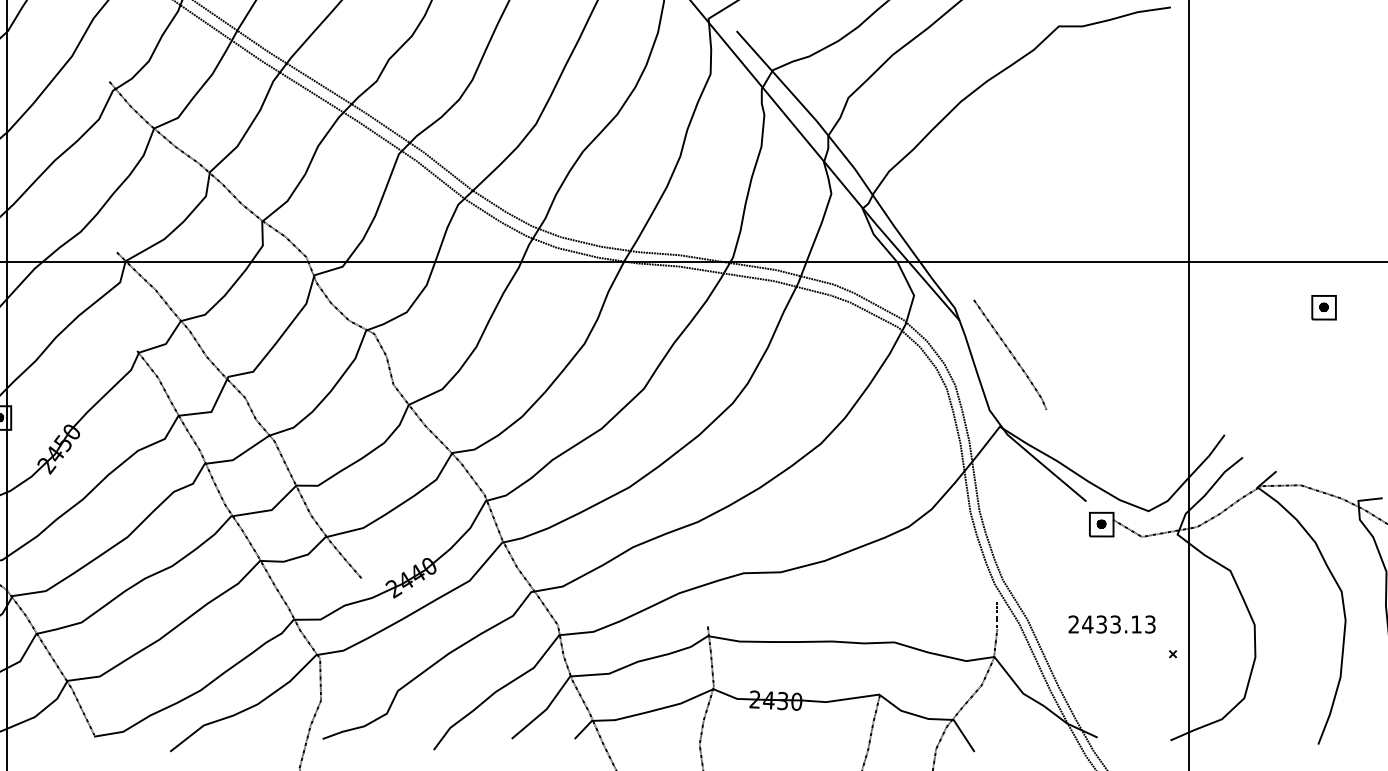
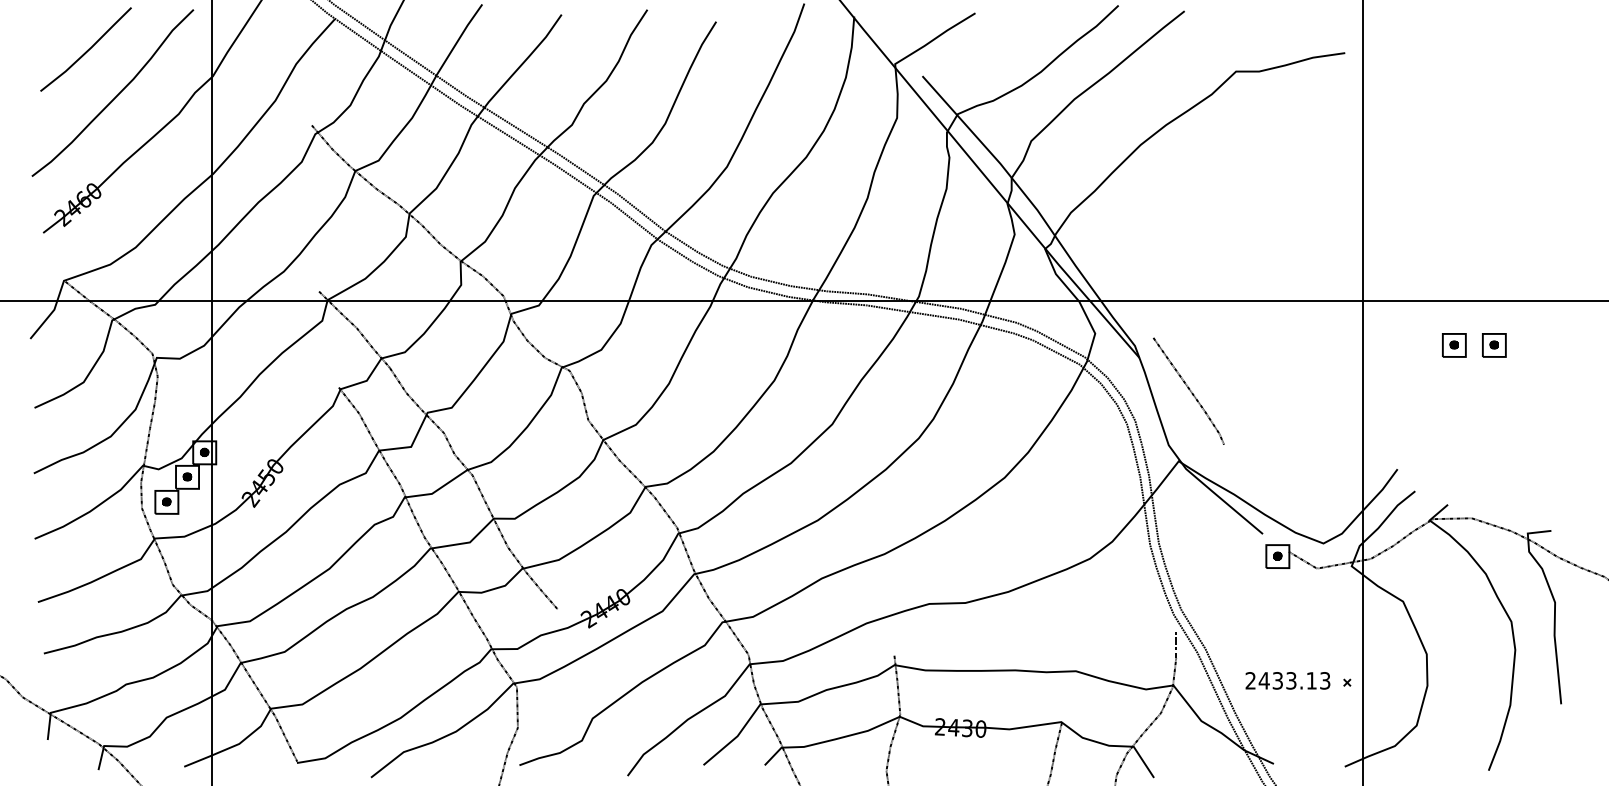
part: (1283, 307) -> (1454, 345), added
text: (1111, 624) -> (1287, 680), moved

